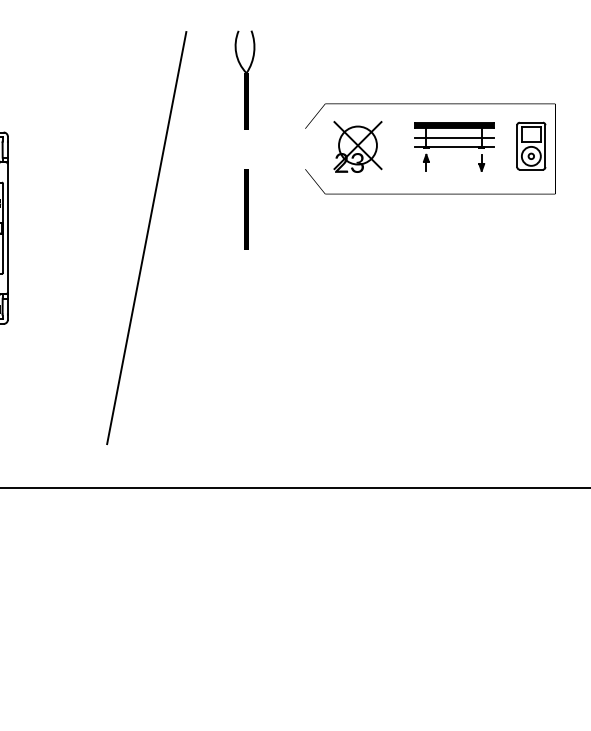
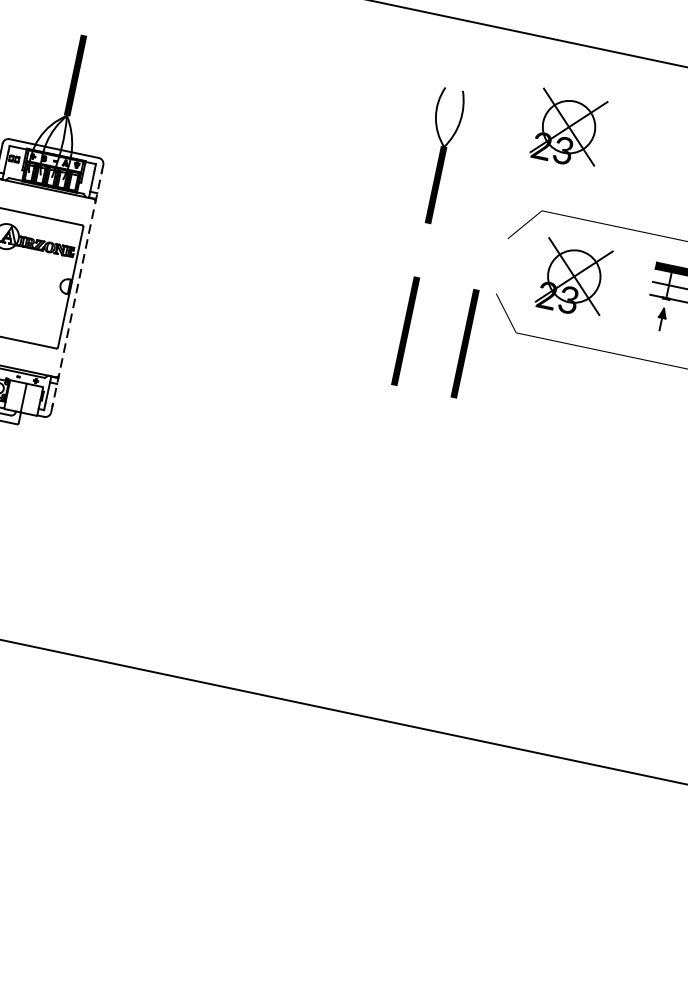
part: (331, 41) -> (568, 128), added
line: (290, 209) -> (464, 343), added
line: (7, 227) -> (76, 287), solid -> dashed
line: (146, 238) -> (261, 342), removed

